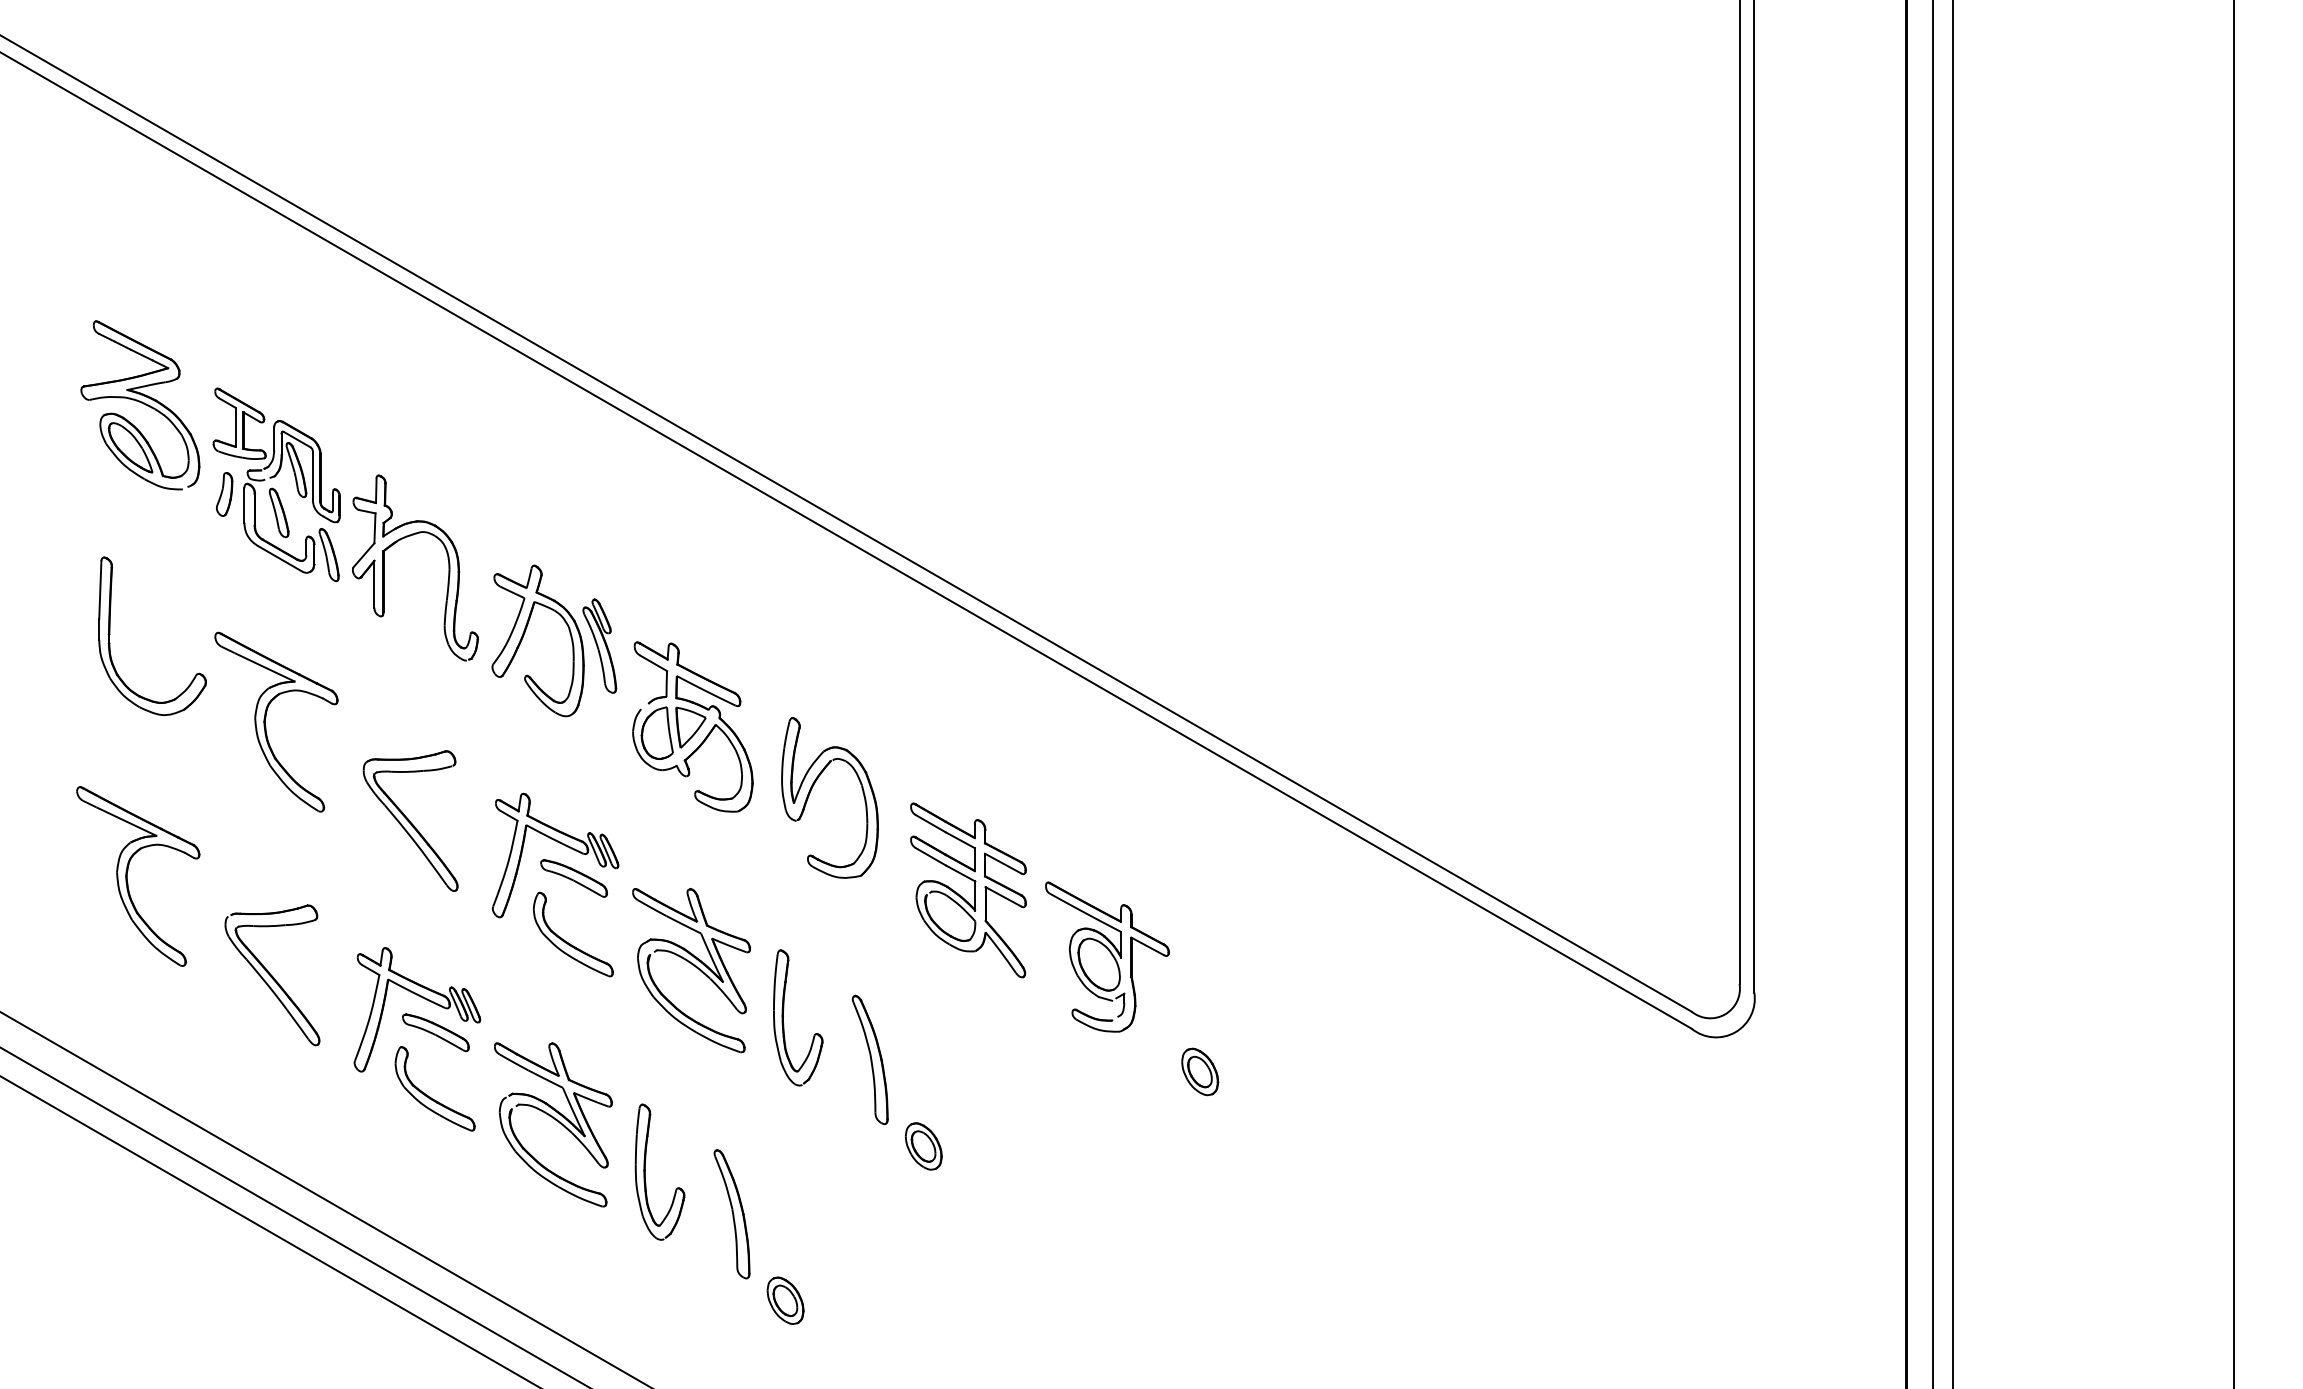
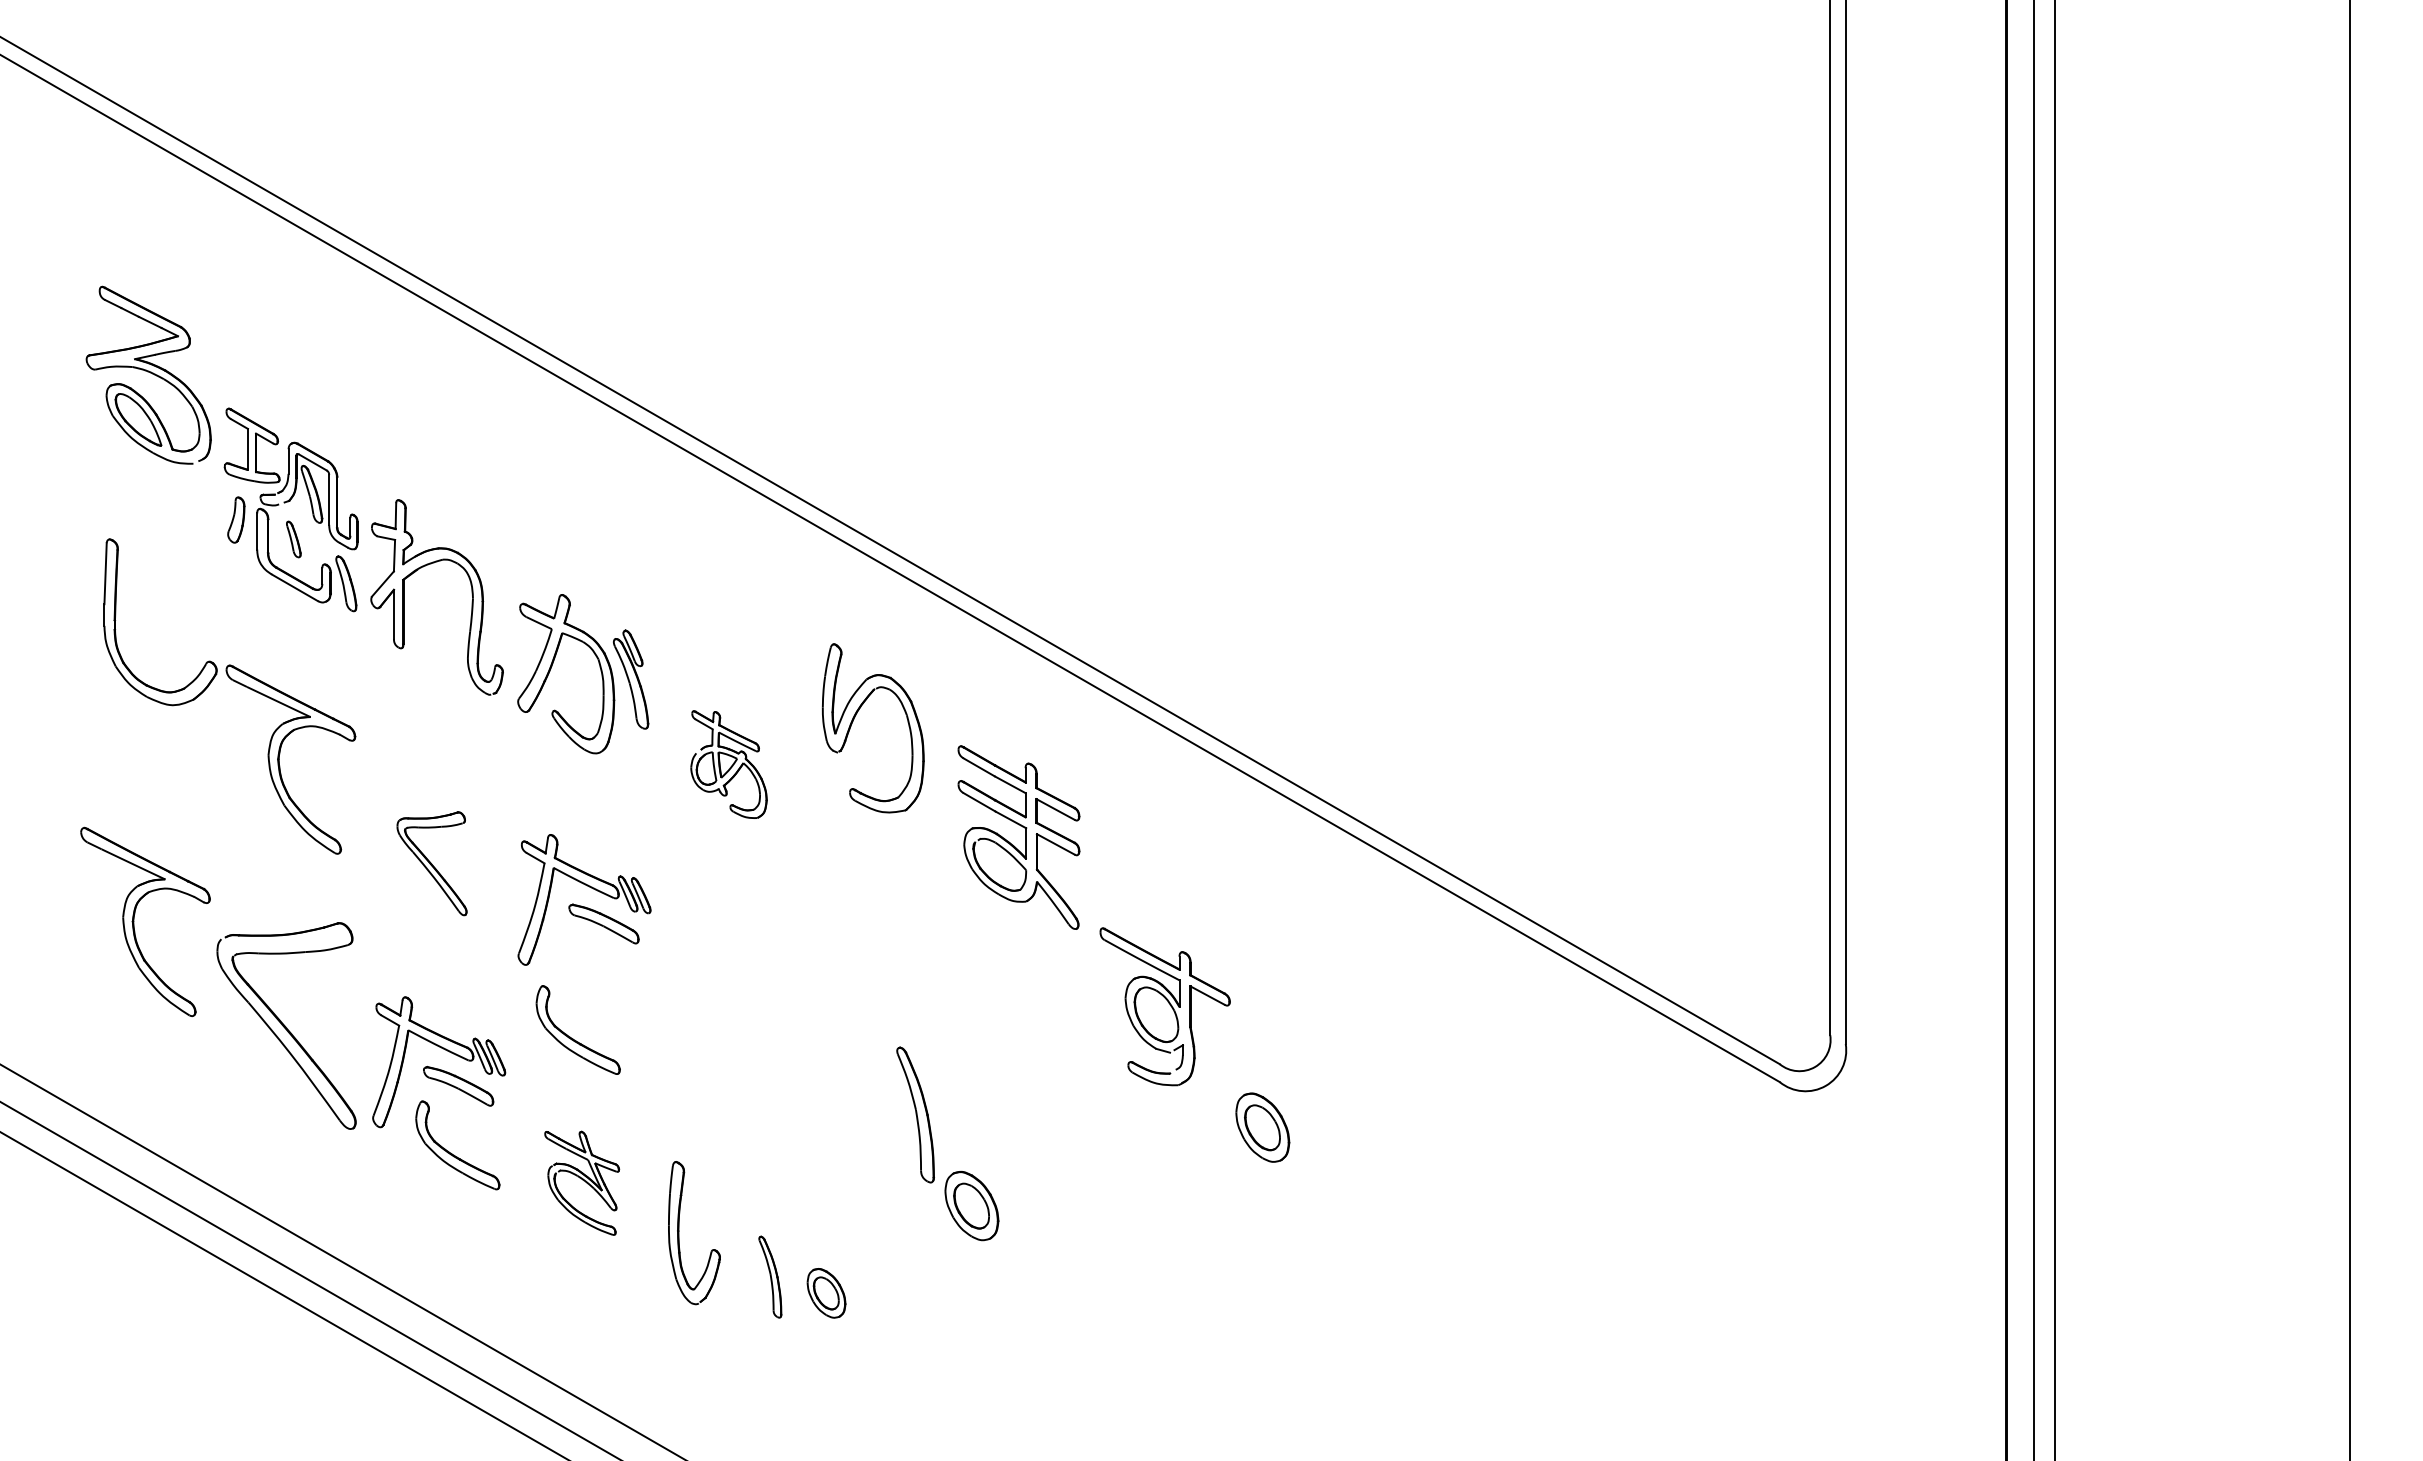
part: (140, 404) -> (148, 374), moved
part: (278, 512) -> (293, 539), size x0.7
part: (110, 634) -> (116, 620), moved
part: (692, 726) -> (728, 764), size x0.6
part: (812, 789) -> (854, 719), moved
part: (410, 820) -> (431, 863), size x0.7
part: (974, 890) -> (1025, 837), moved
part: (568, 942) -> (573, 1038), moved
part: (691, 970) -> (727, 1020), removed
part: (272, 974) -> (286, 1025), size x1.4
part: (783, 1017) -> (824, 1070), removed
part: (1199, 1071) -> (1262, 1127), size x1.4
part: (552, 1125) -> (581, 1183), size x0.6
part: (923, 1145) -> (971, 1205), size x1.4
part: (732, 1213) -> (770, 1276), size x0.6
part: (785, 1300) -> (826, 1293), moved

